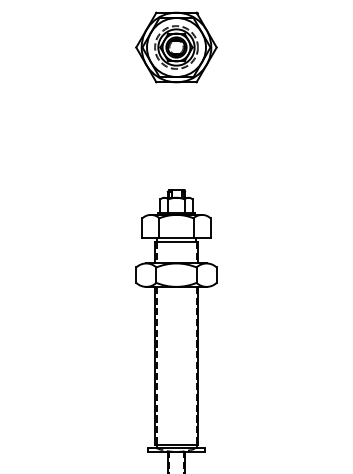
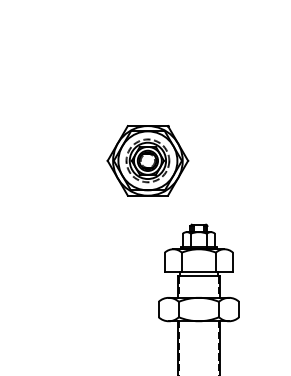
part: (176, 47) -> (147, 160), moved

